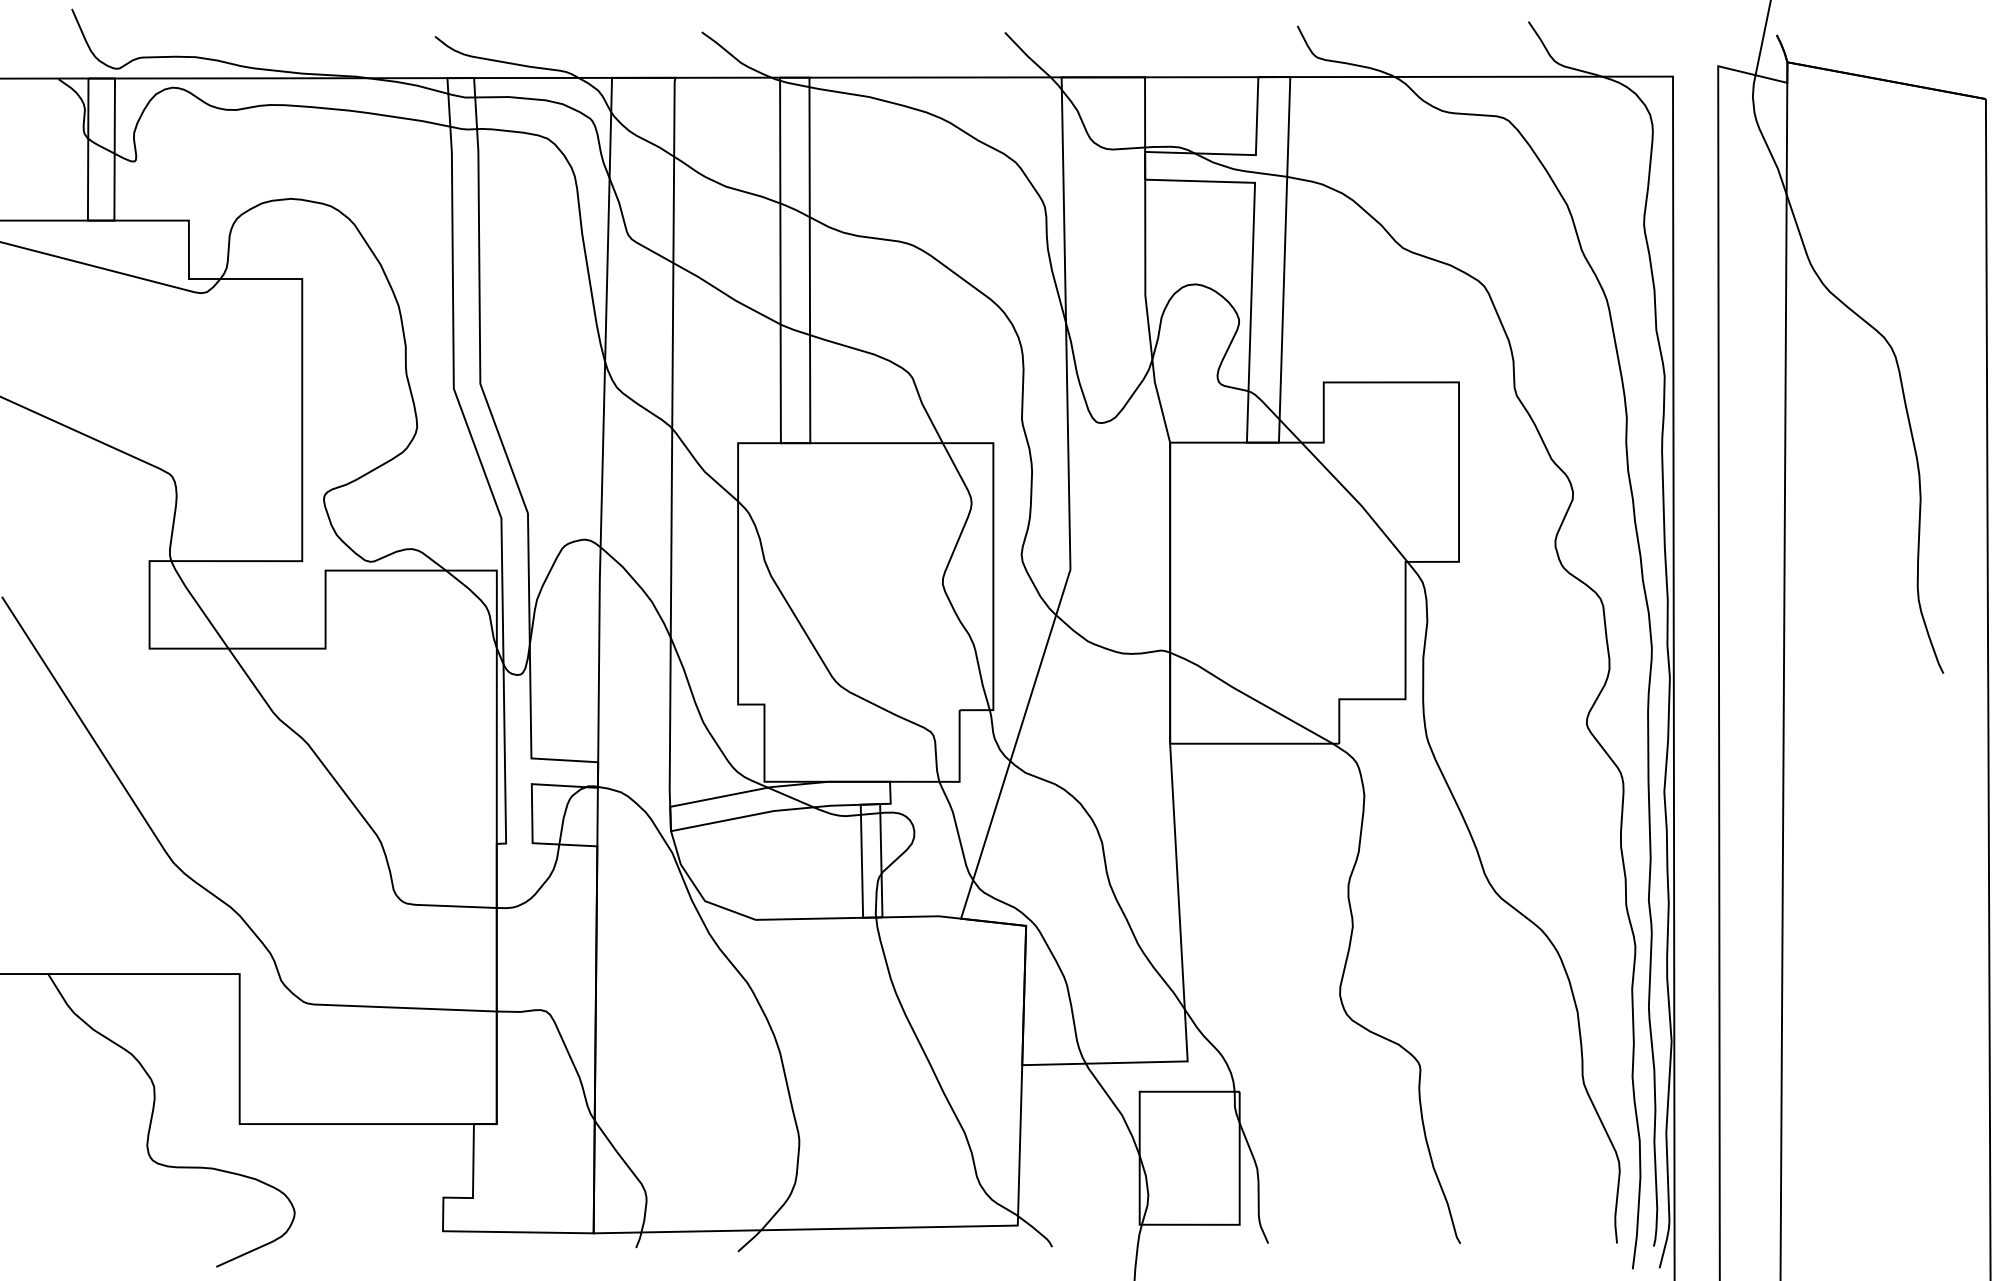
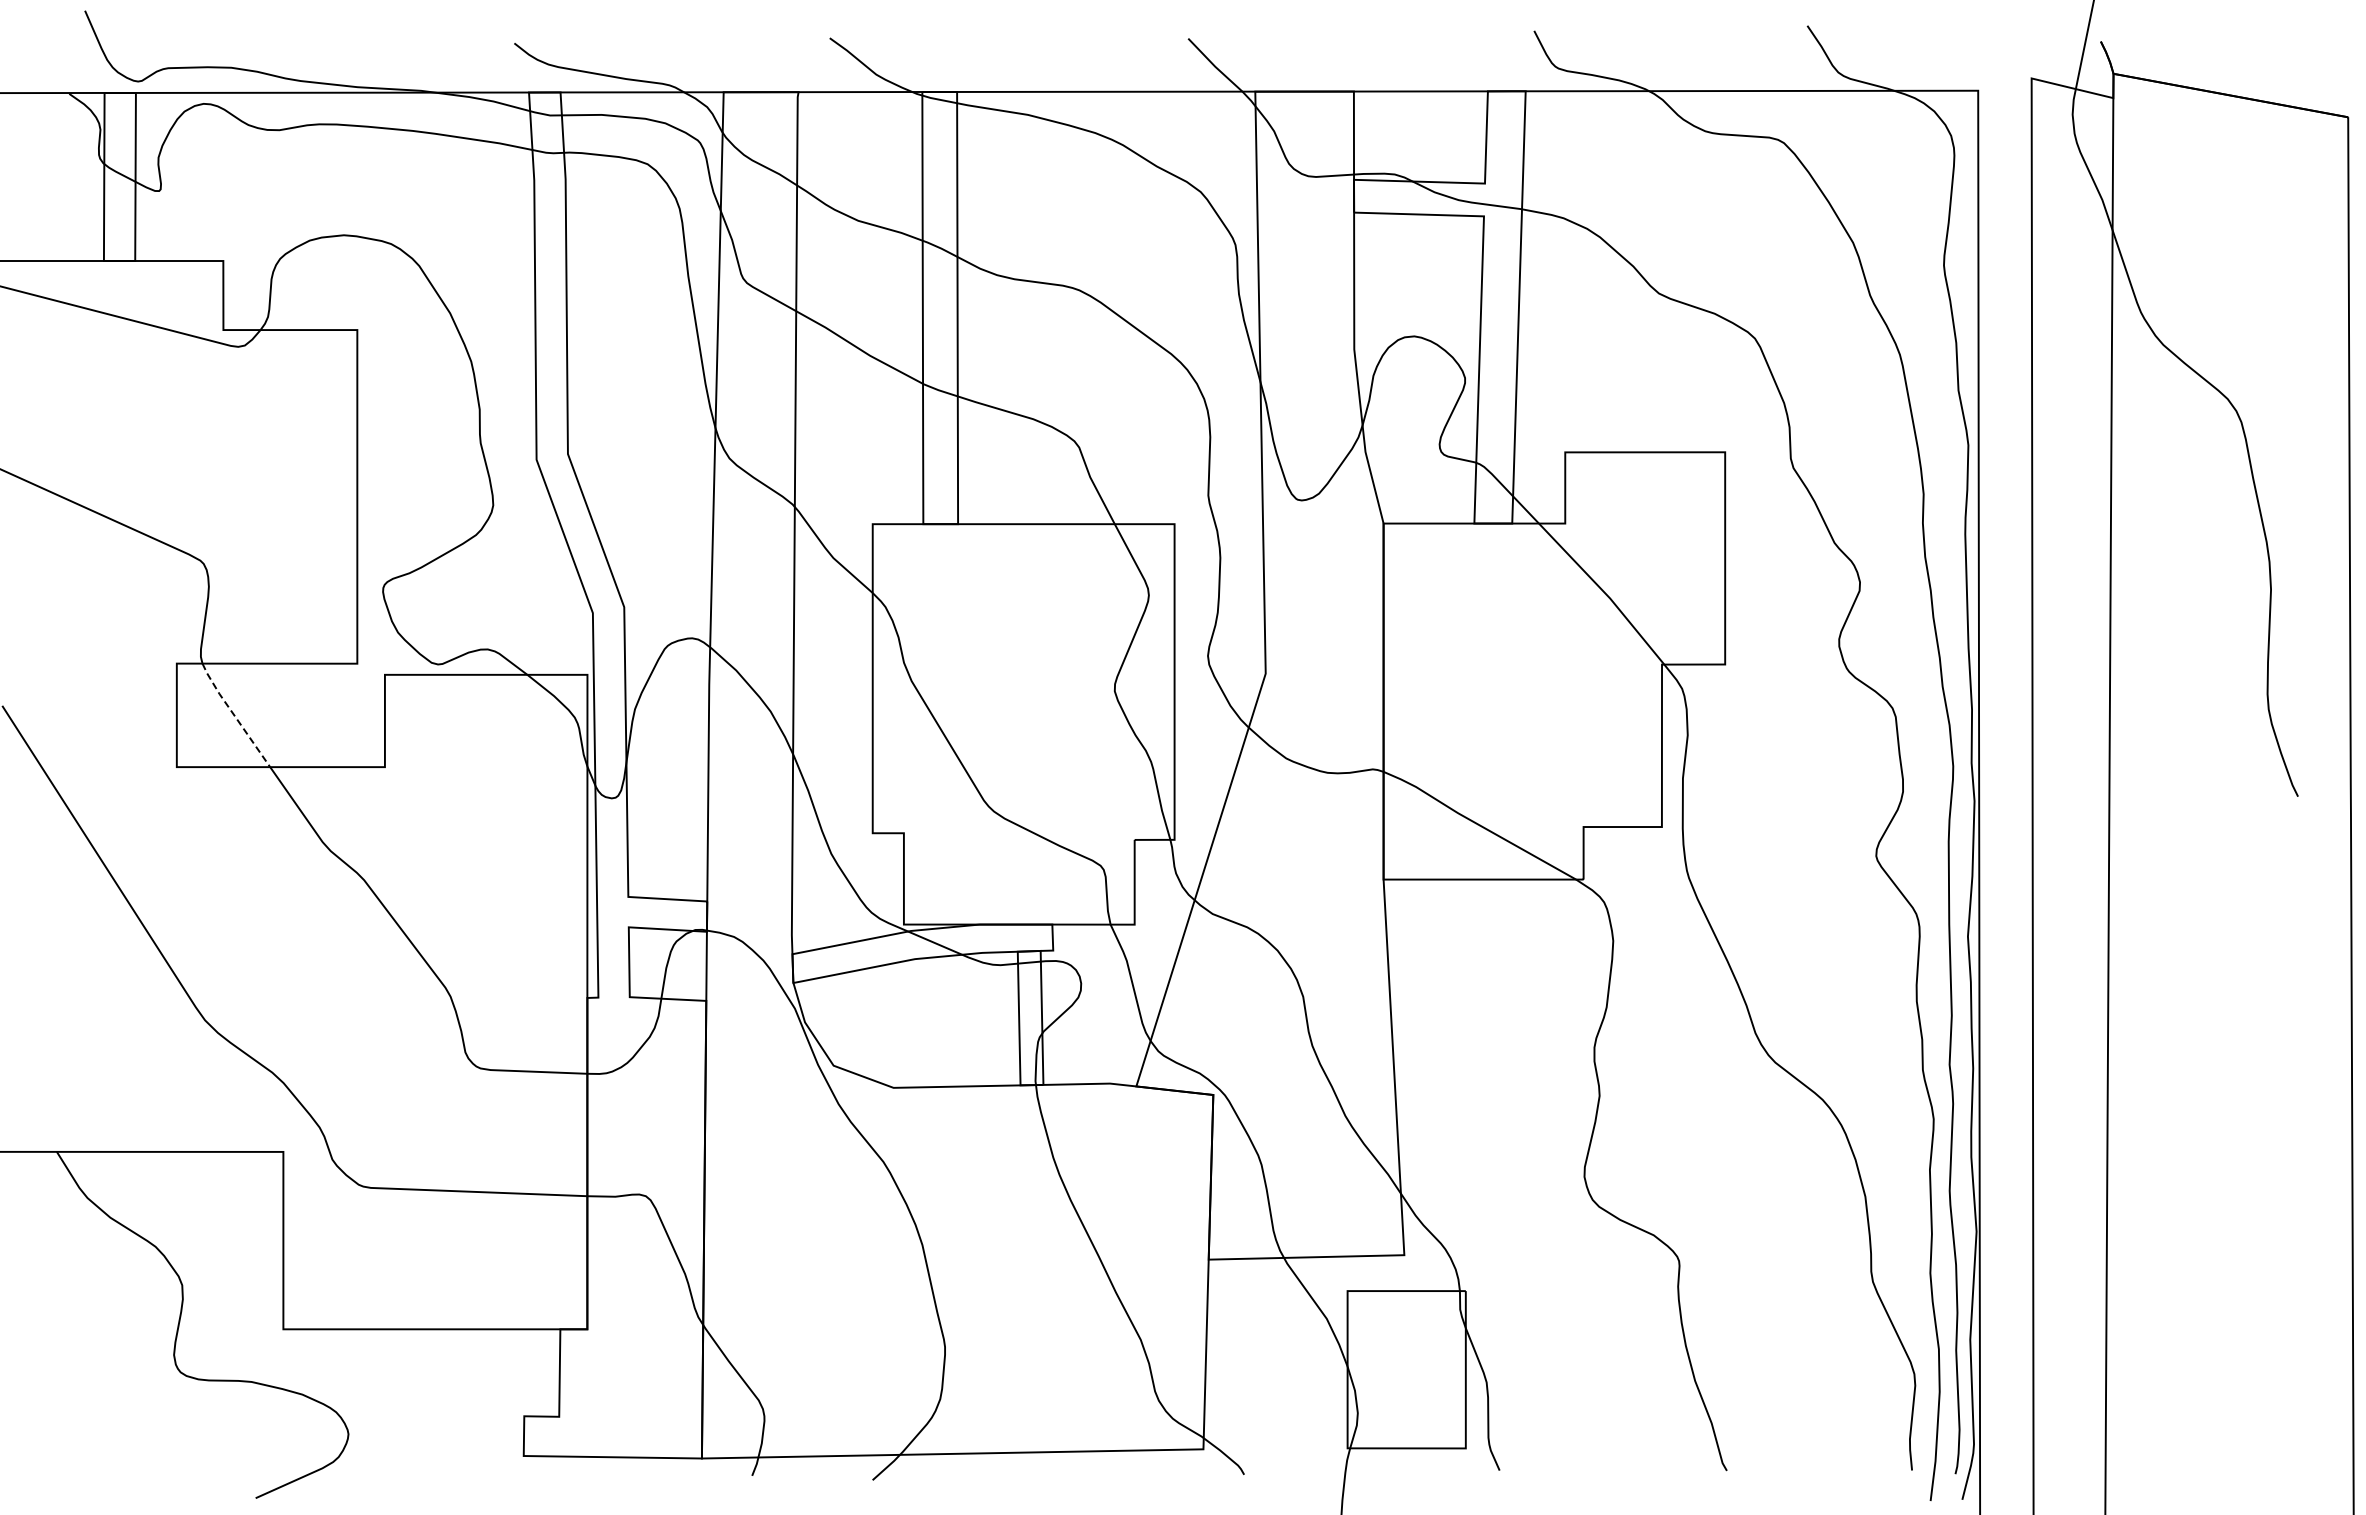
line: (198, 604) -> (234, 715), solid -> dashed

